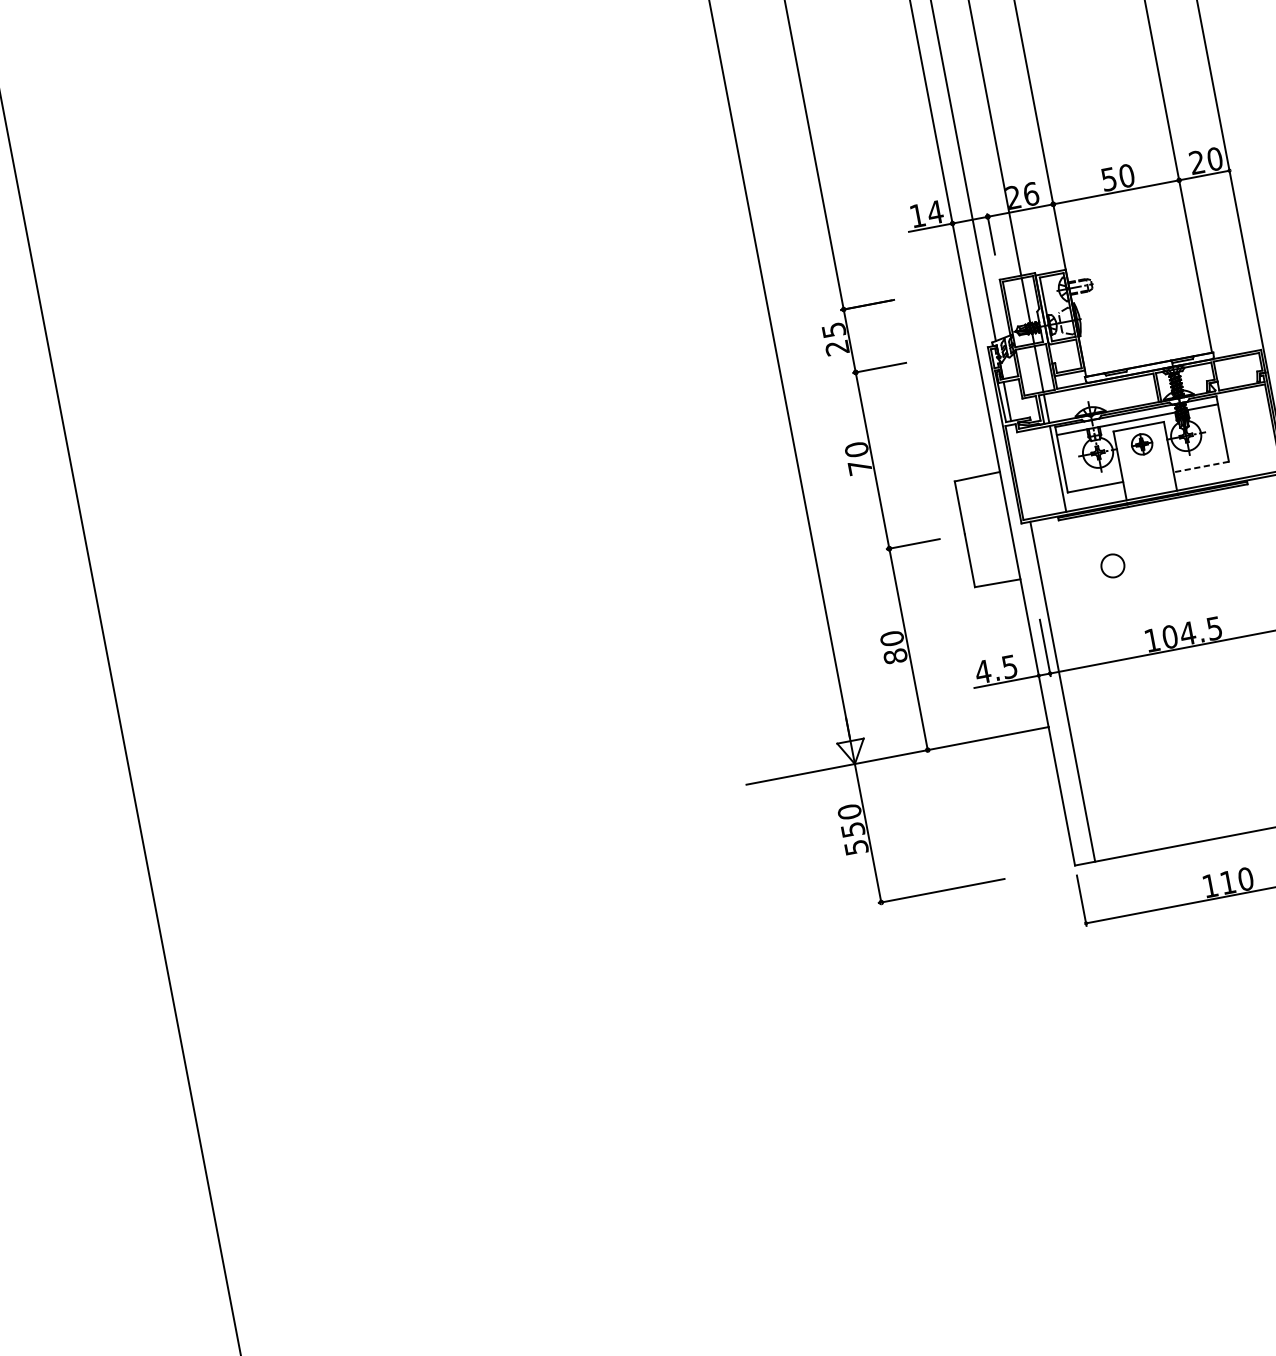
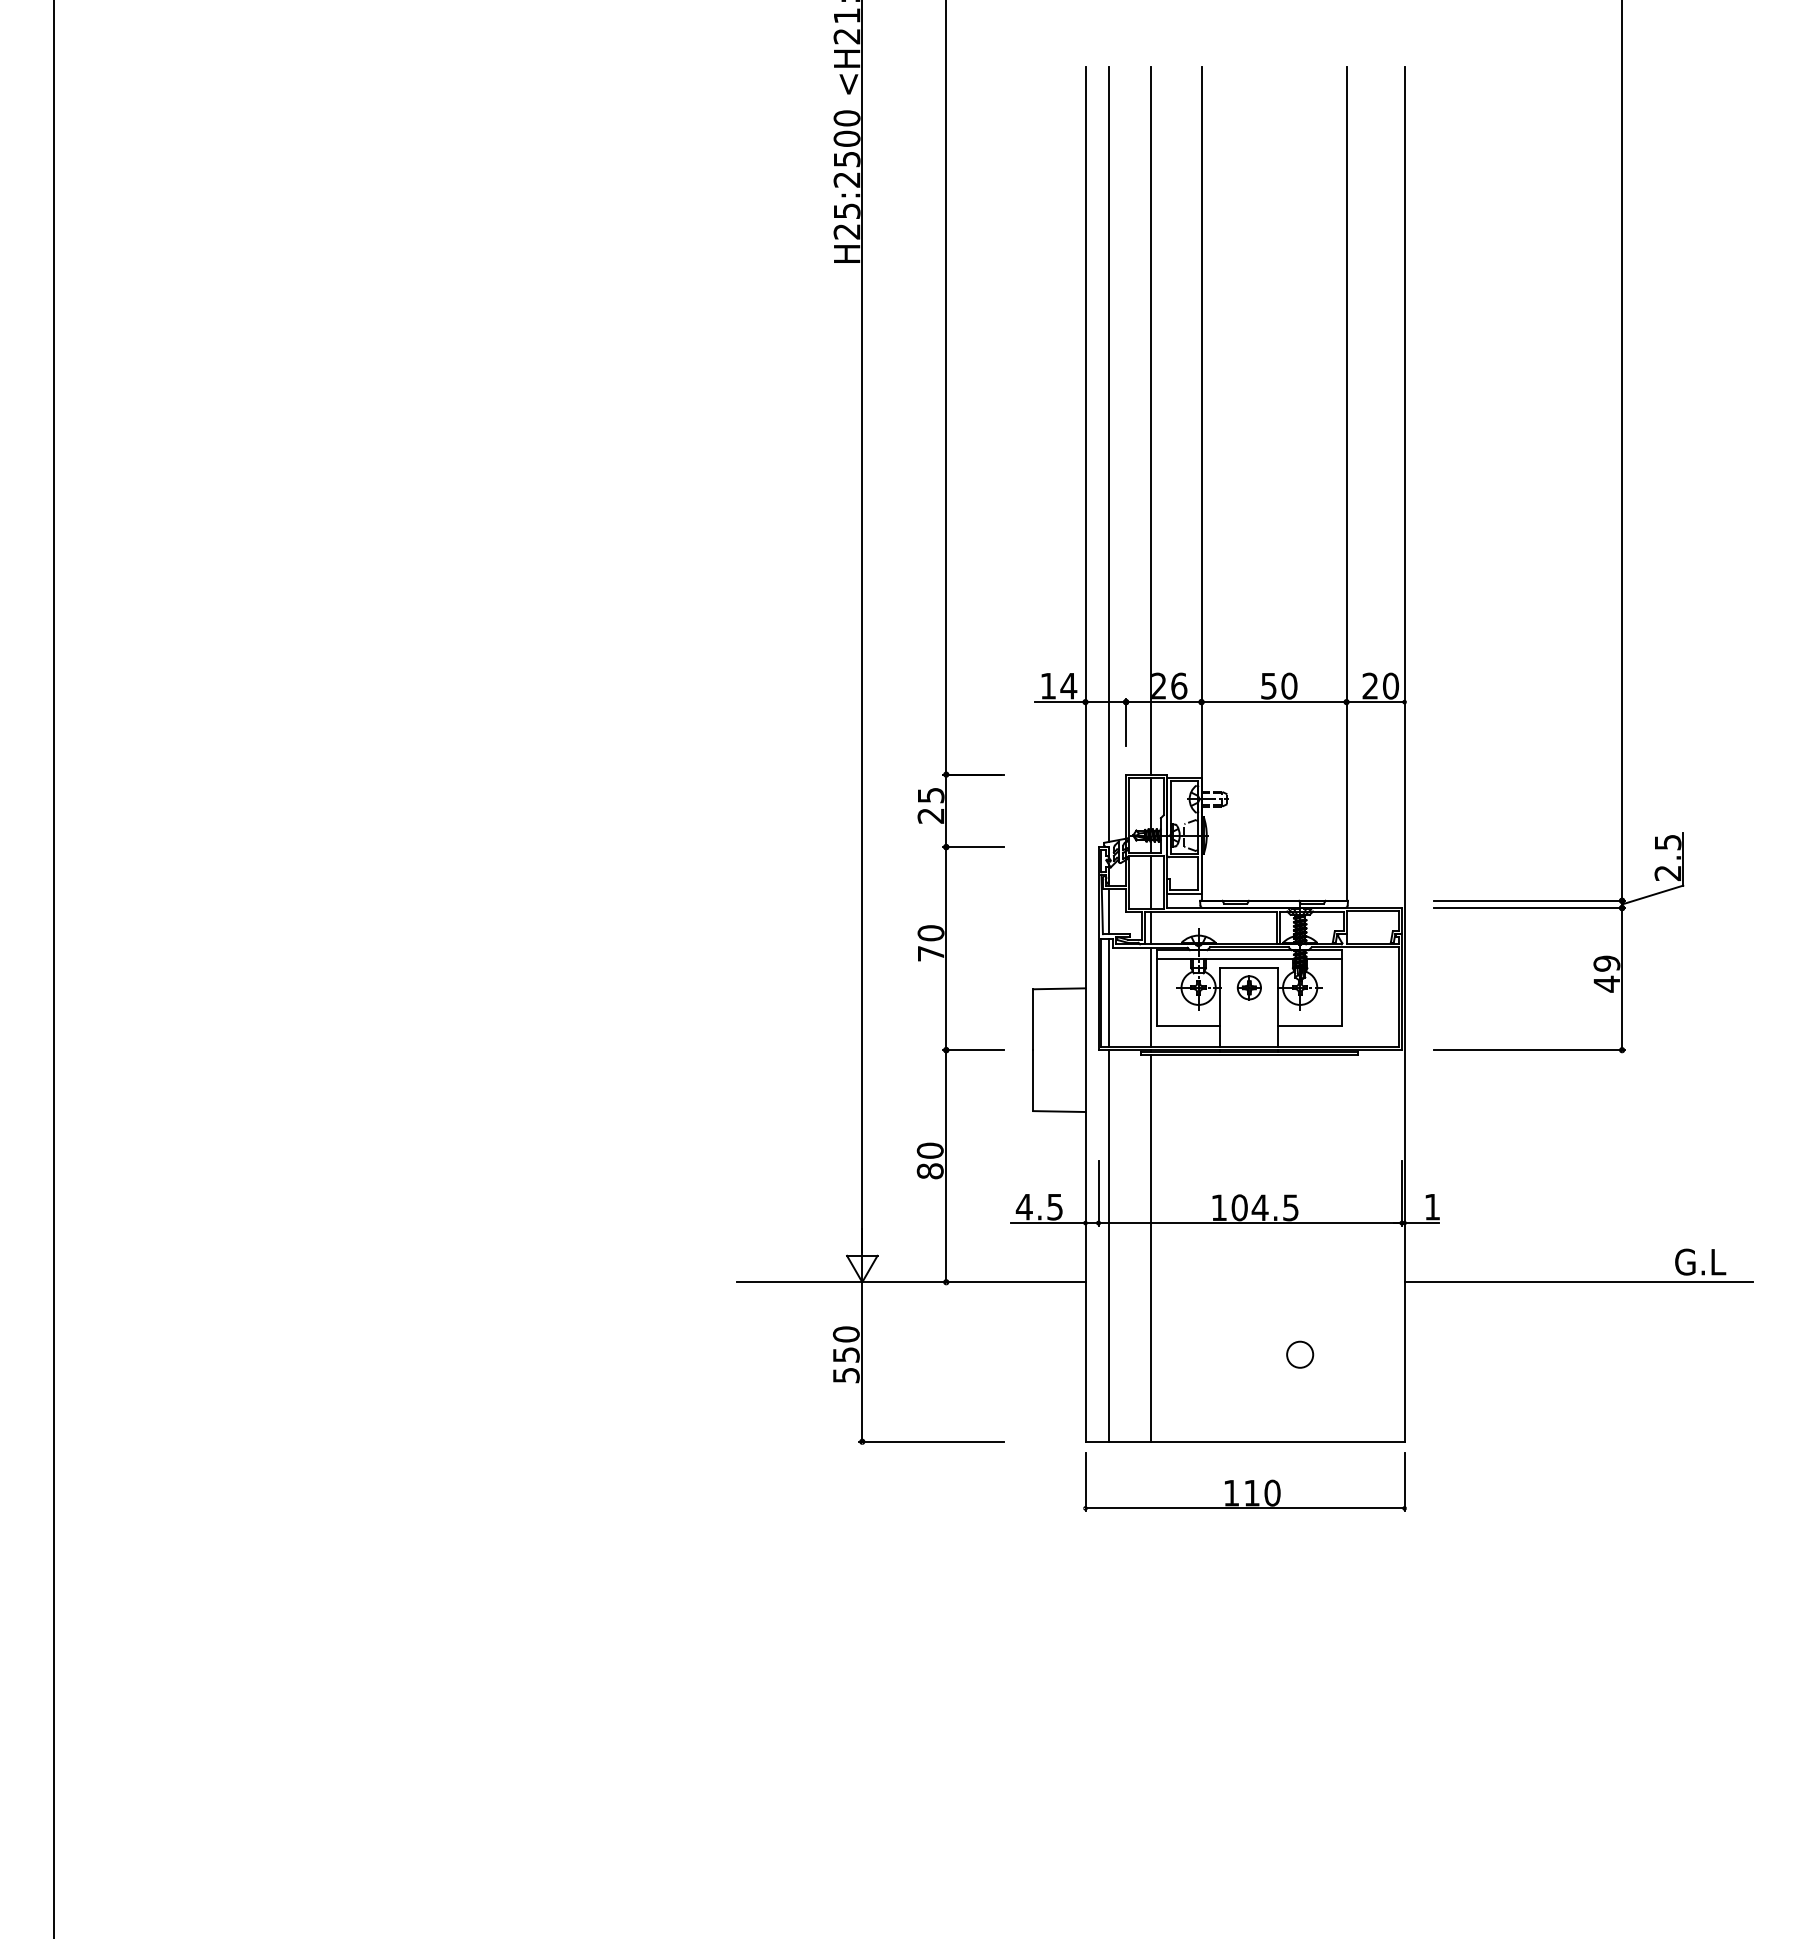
line: (1201, 466) -> (1310, 1025), dashed -> solid
line: (1020, 471) -> (1108, 992), added
circle: (1113, 565) -> (1300, 1354), moved
line: (1099, 686) -> (1150, 1247), added

